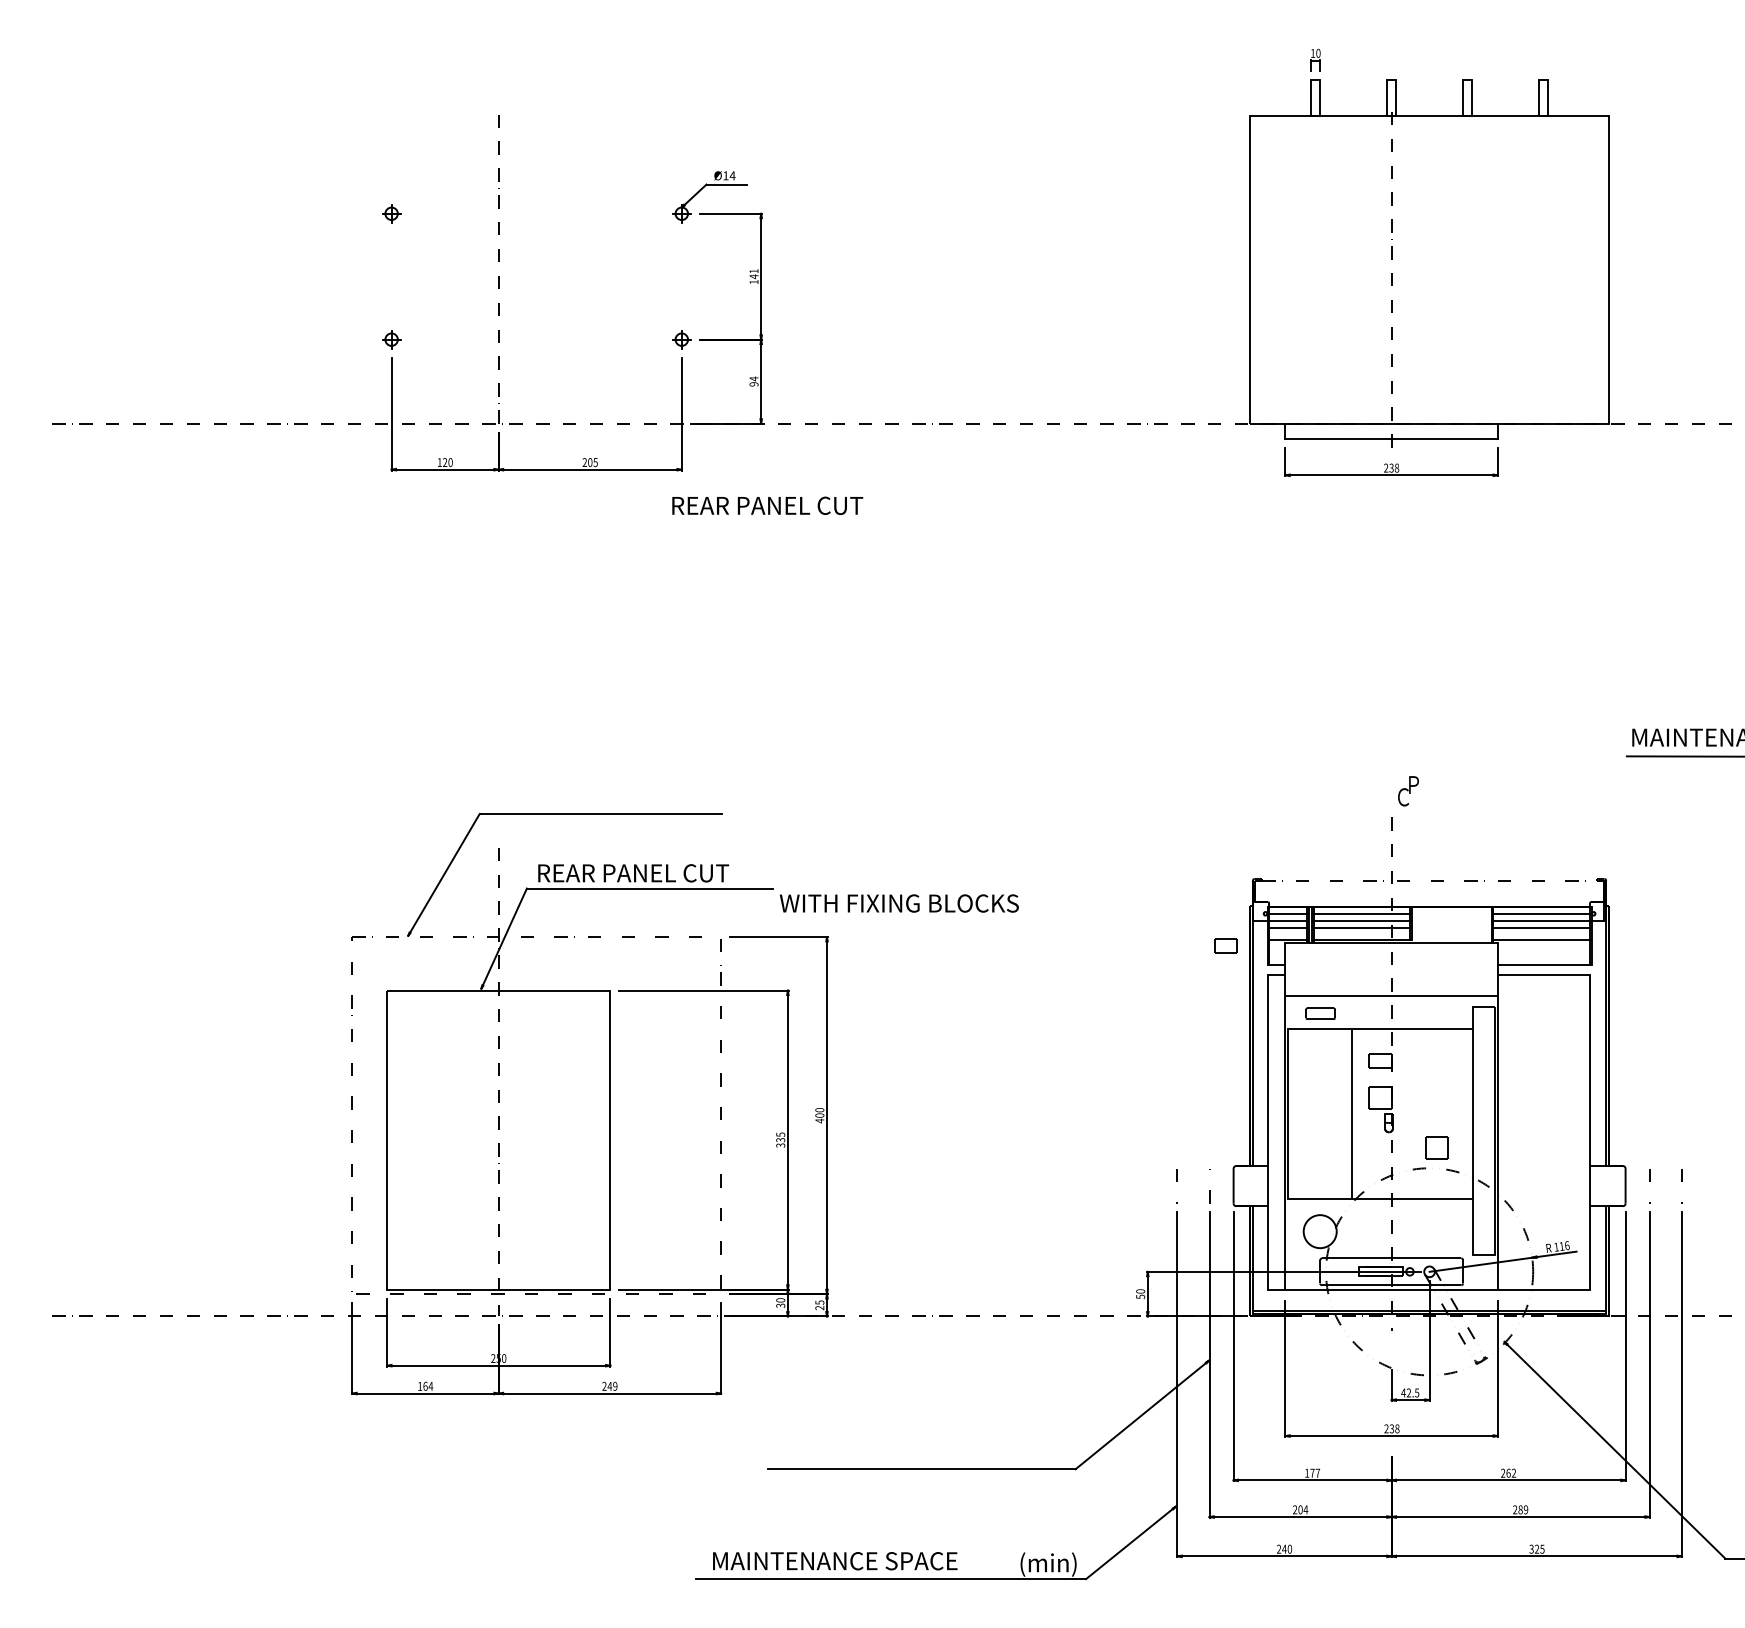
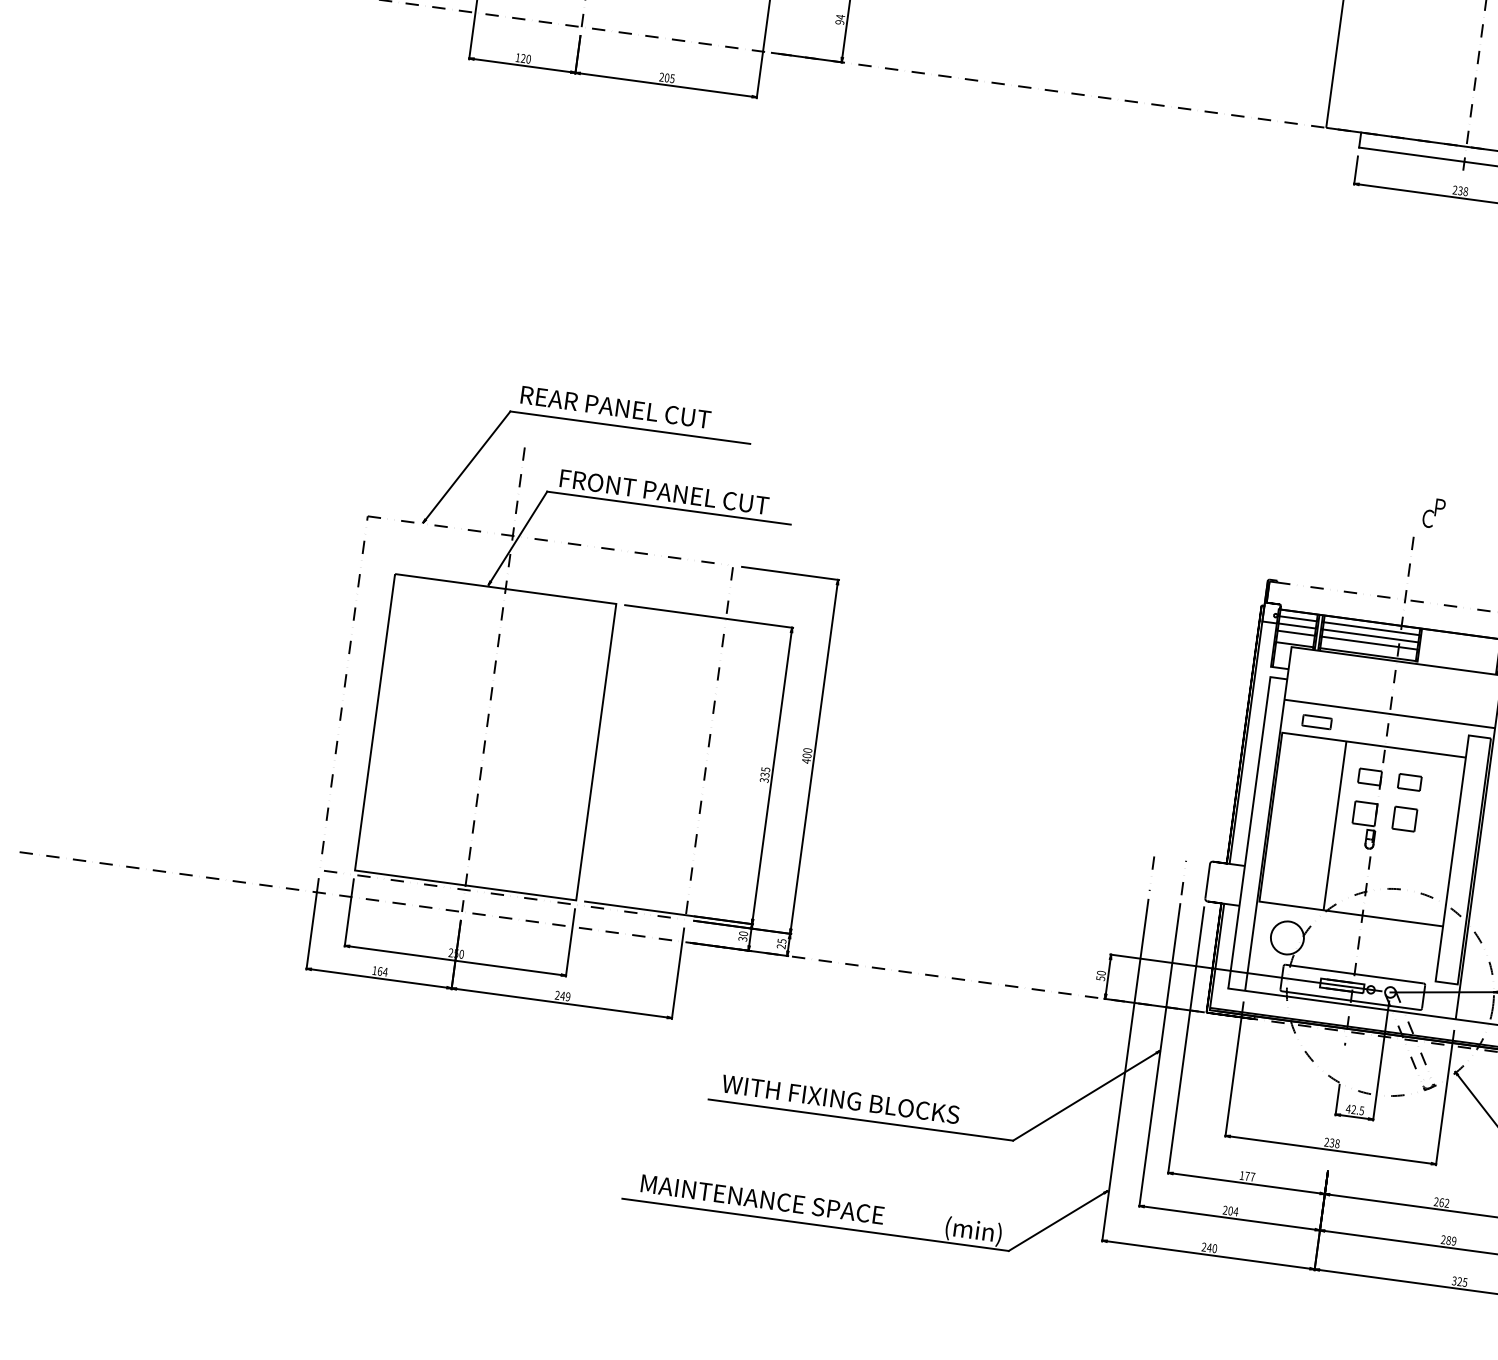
text: (767, 505) -> (615, 407), moved
text: (644, 873) -> (665, 492), REAR PANEL CUT -> FRONT PANEL CUT
text: (898, 903) -> (840, 1099), moved
part: (1225, 945) -> (1409, 781), moved
part: (1436, 1147) -> (1404, 818), moved

